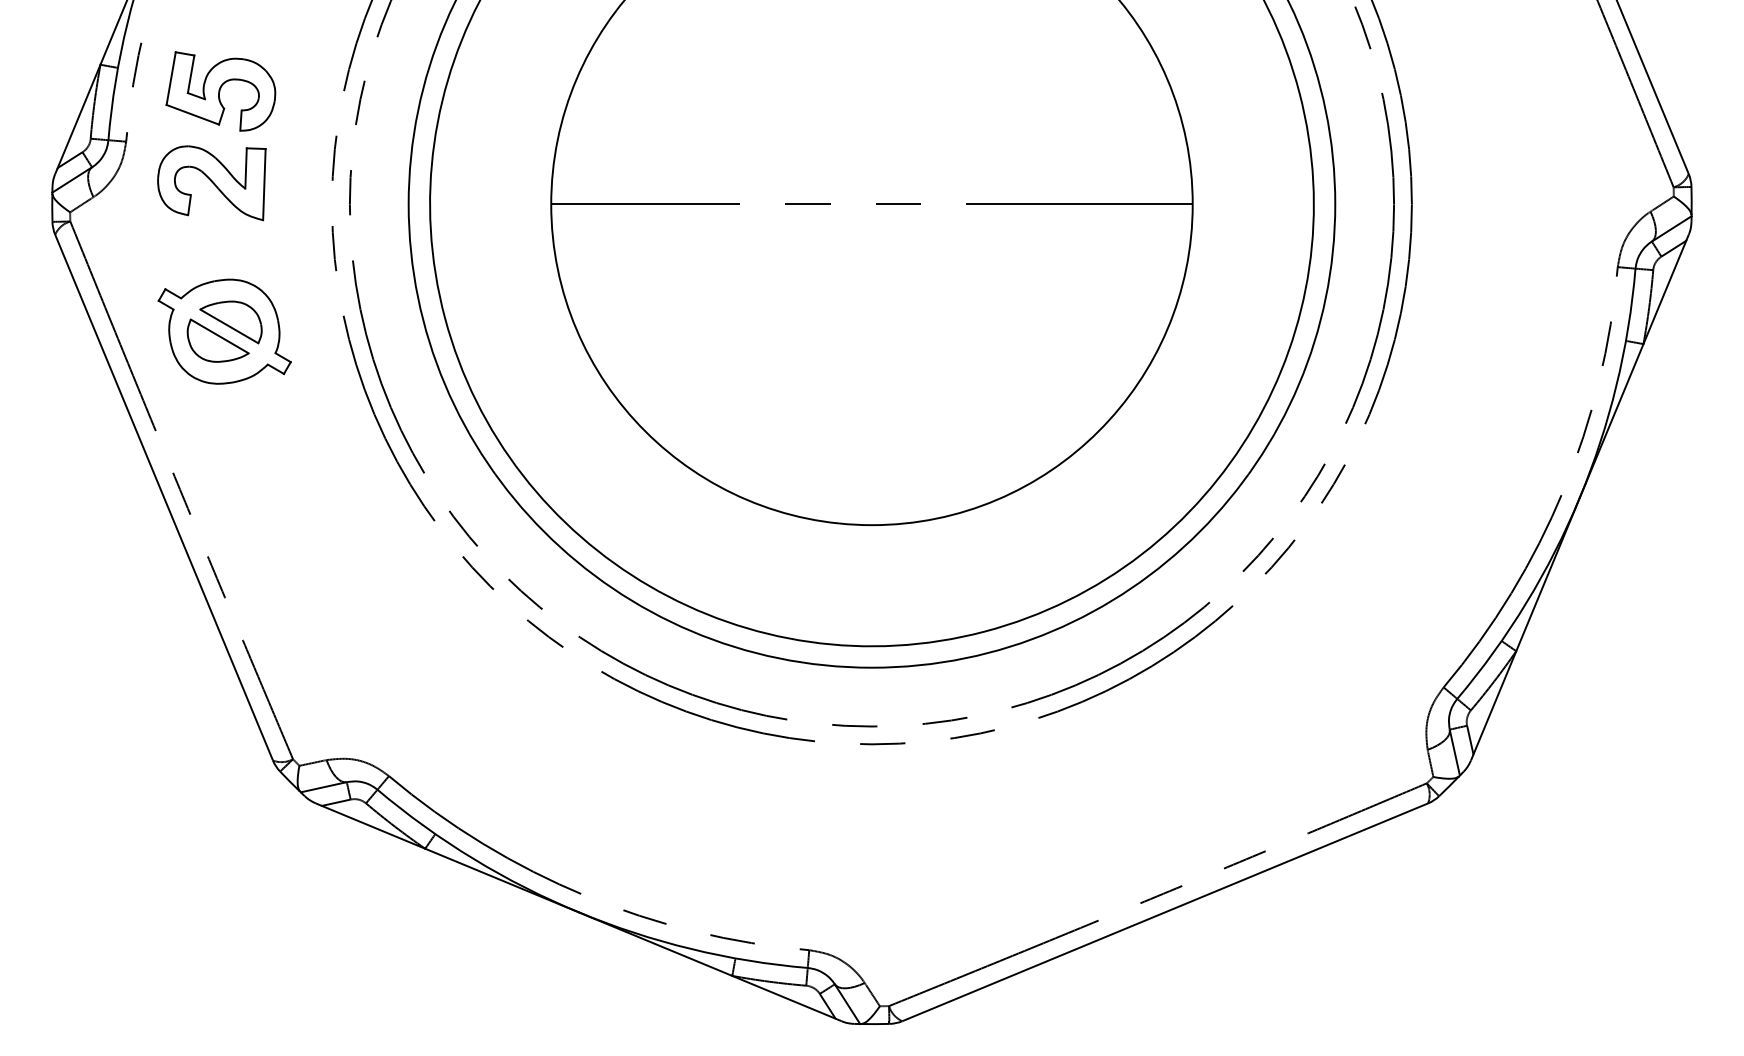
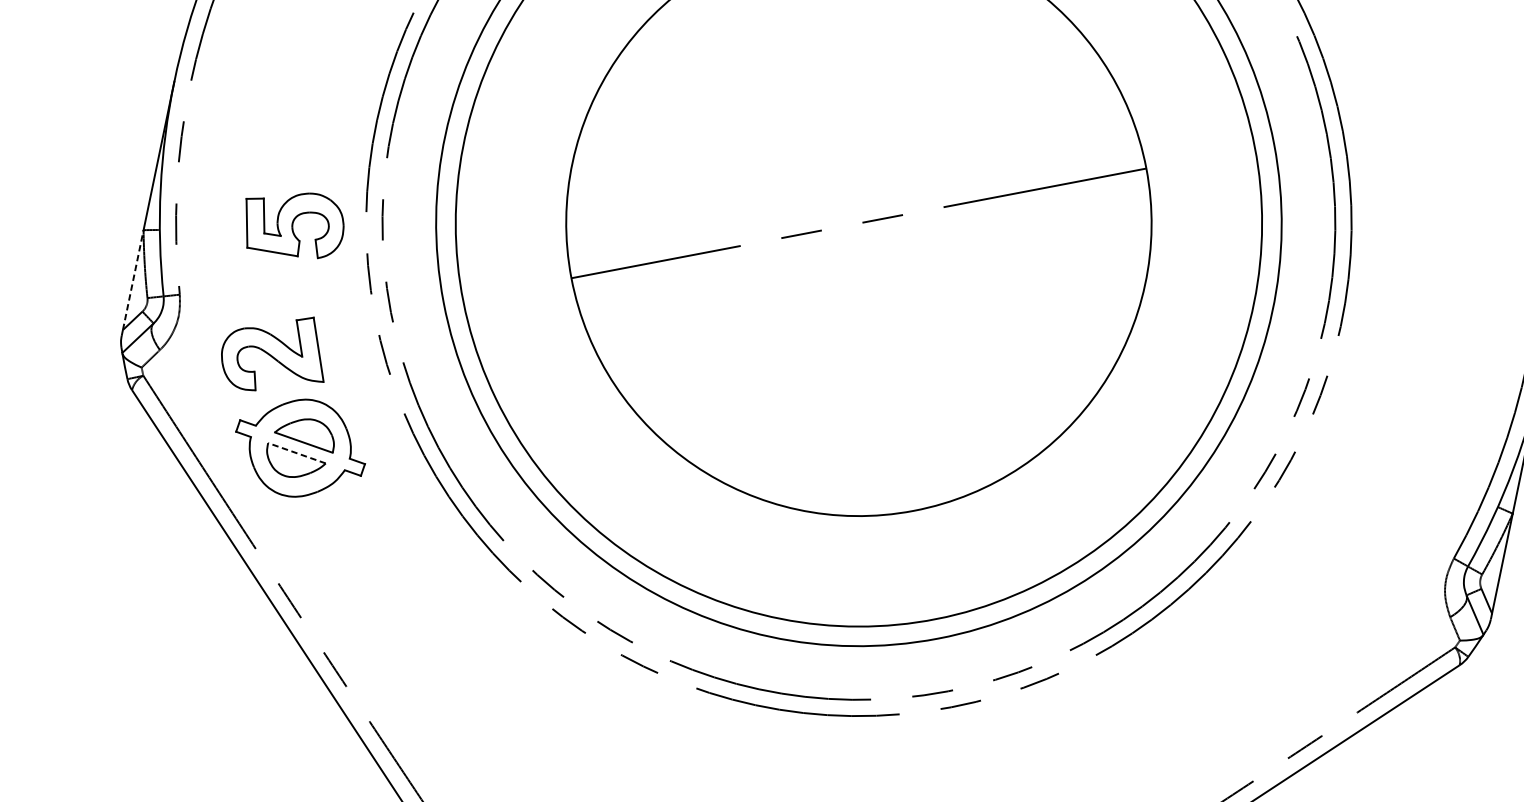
part: (220, 91) -> (293, 226), moved
line: (79, 116) -> (133, 280), solid -> dashed
part: (211, 183) -> (271, 357), moved
line: (219, 336) -> (296, 453), solid -> dashed

